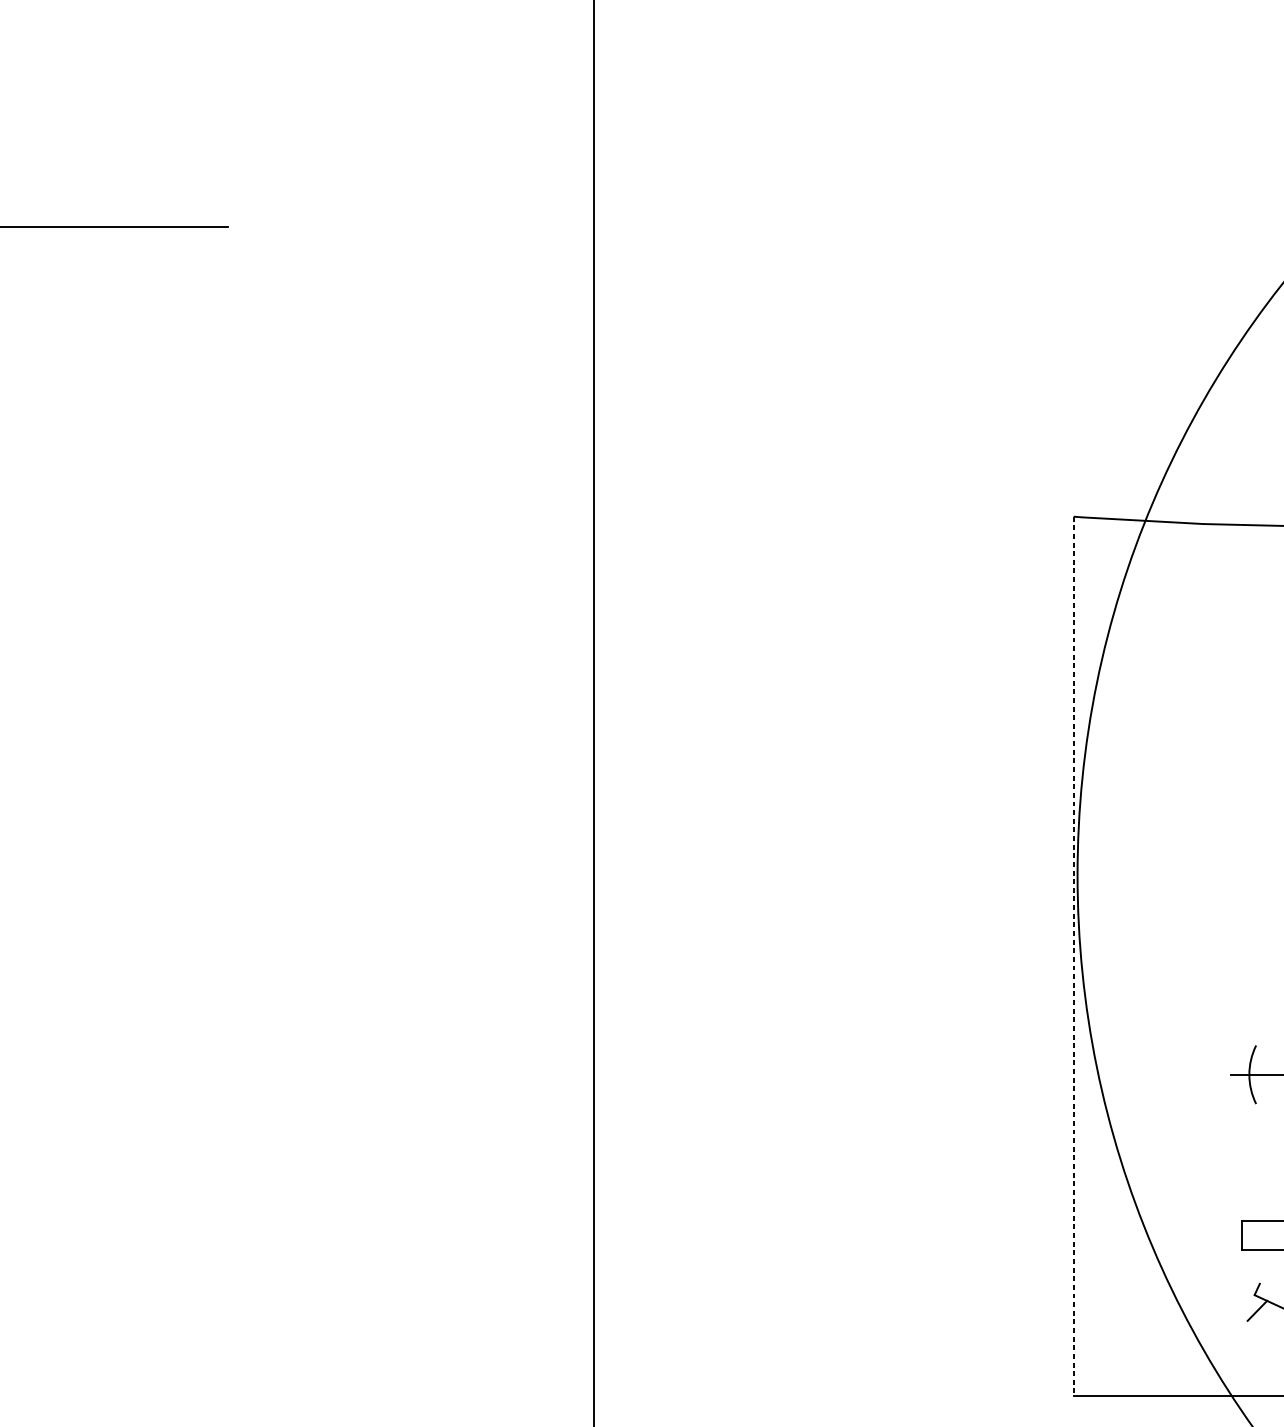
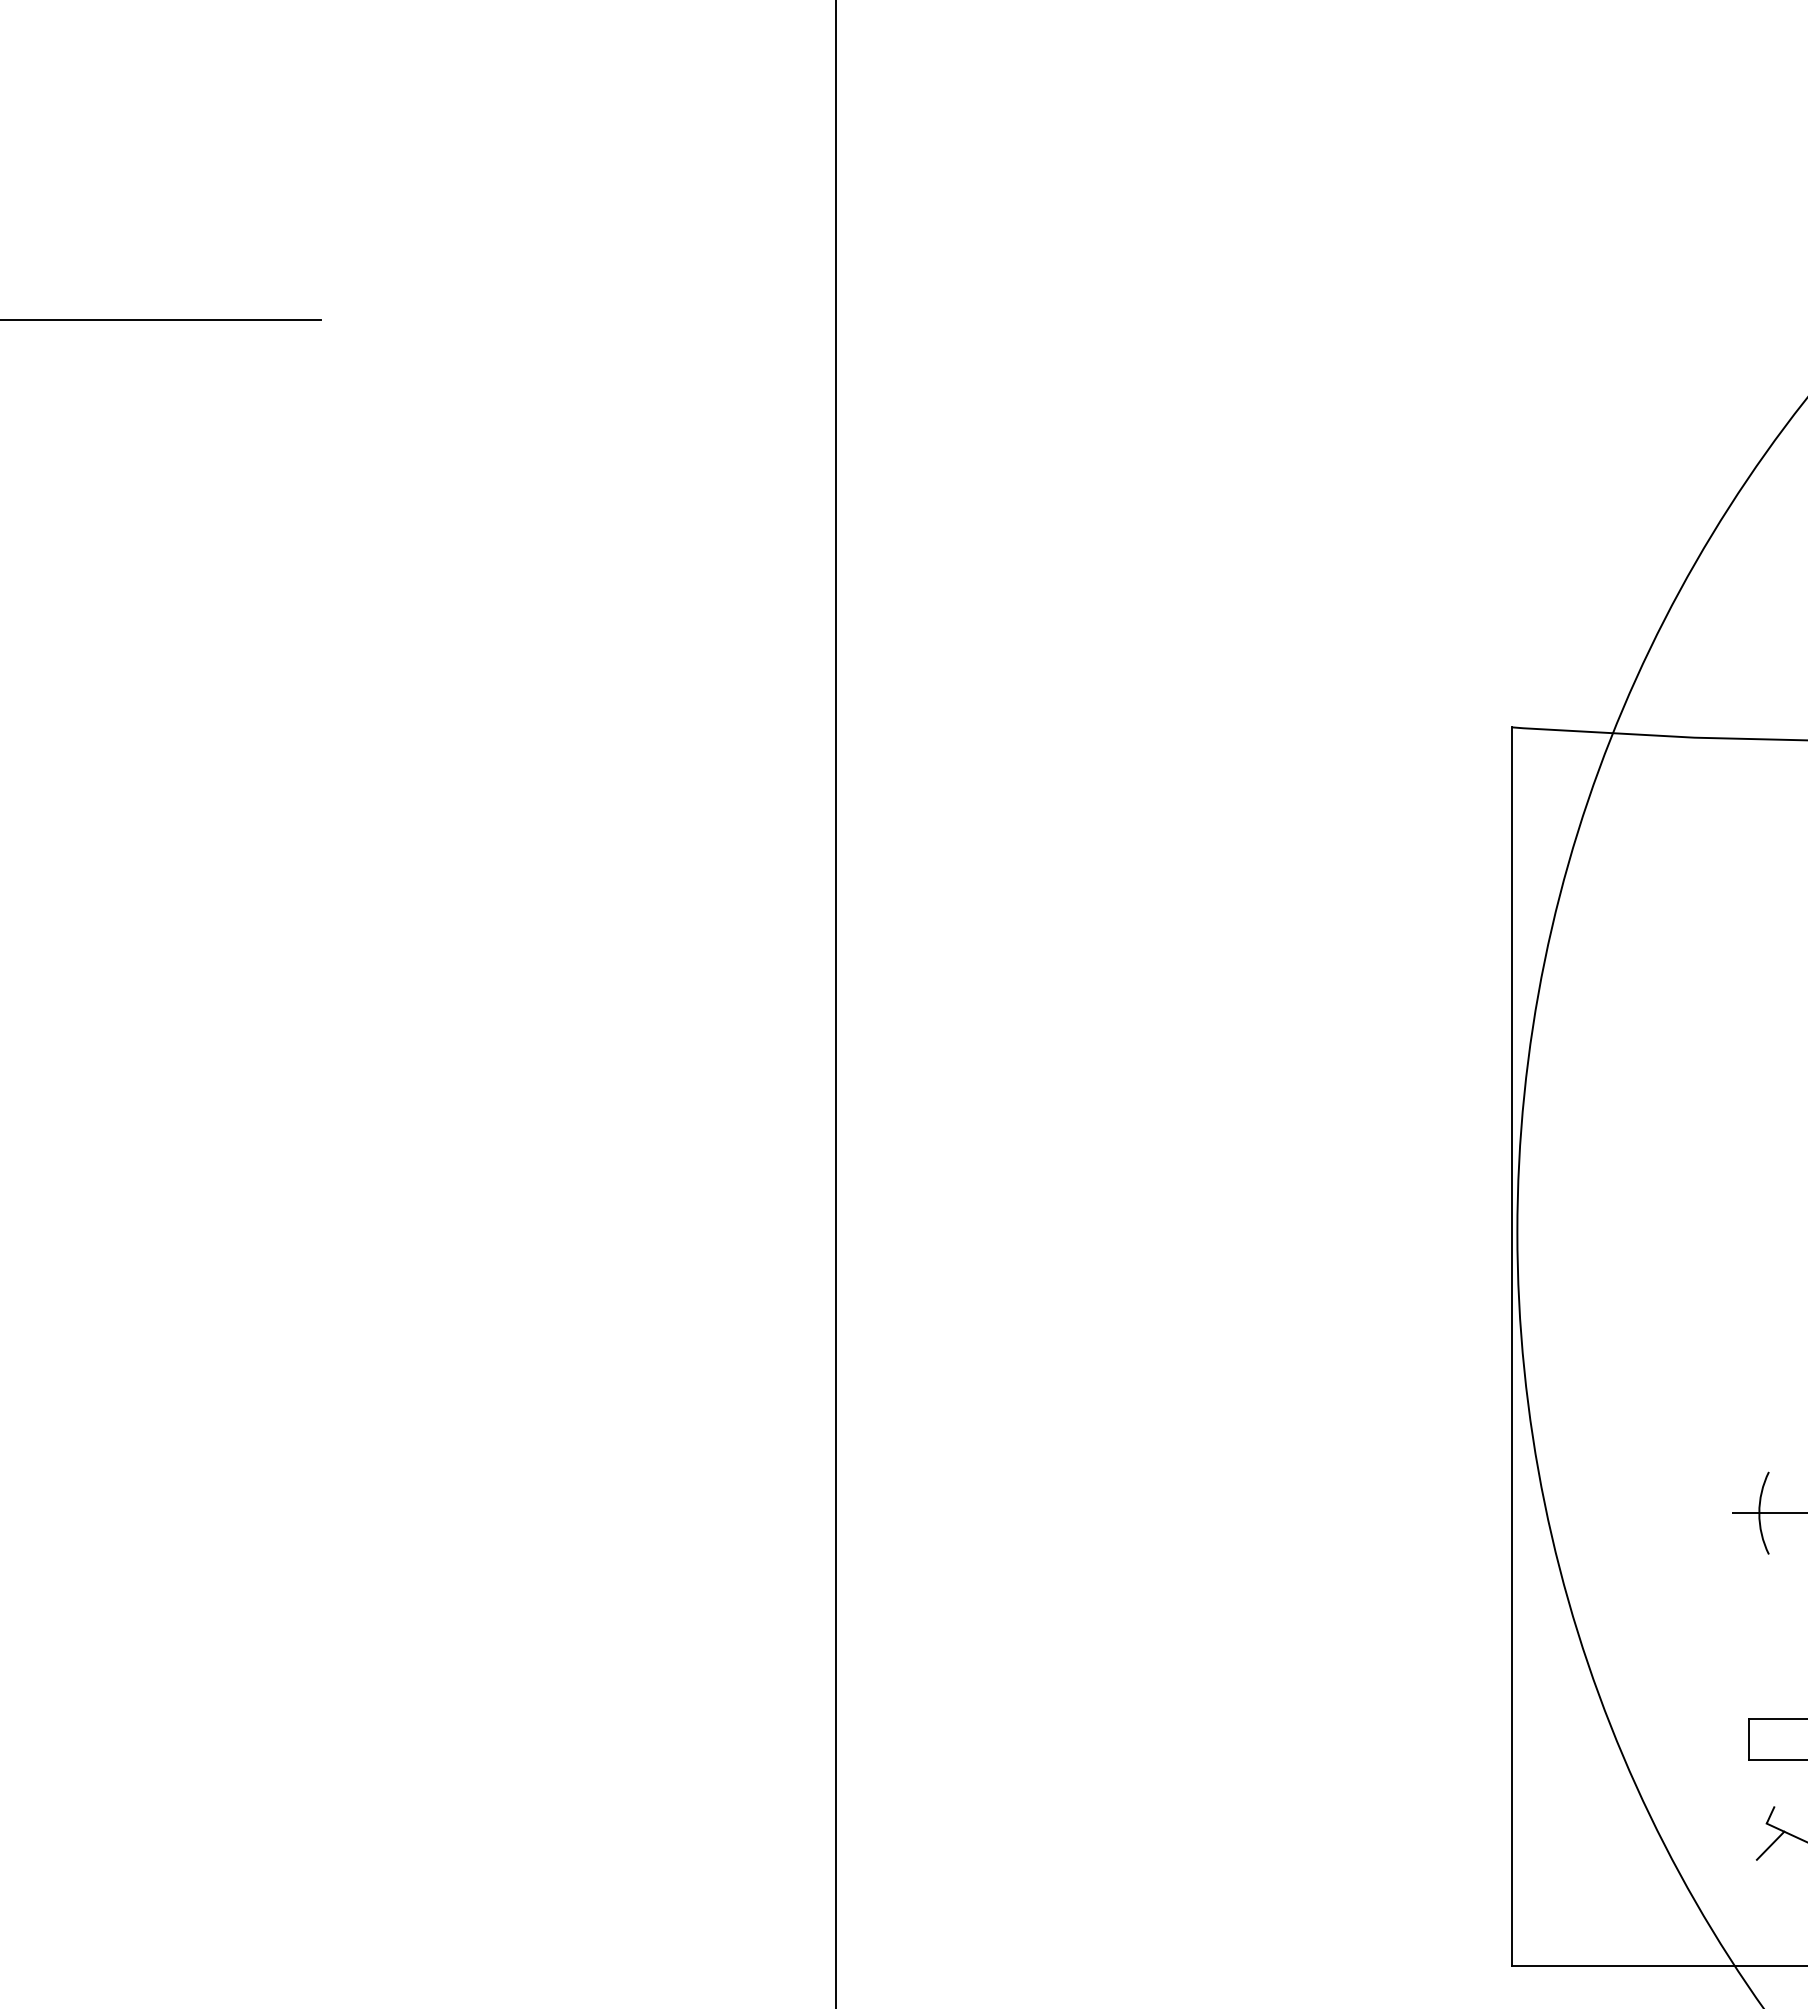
line: (1073, 957) -> (1511, 1347), dashed -> solid

